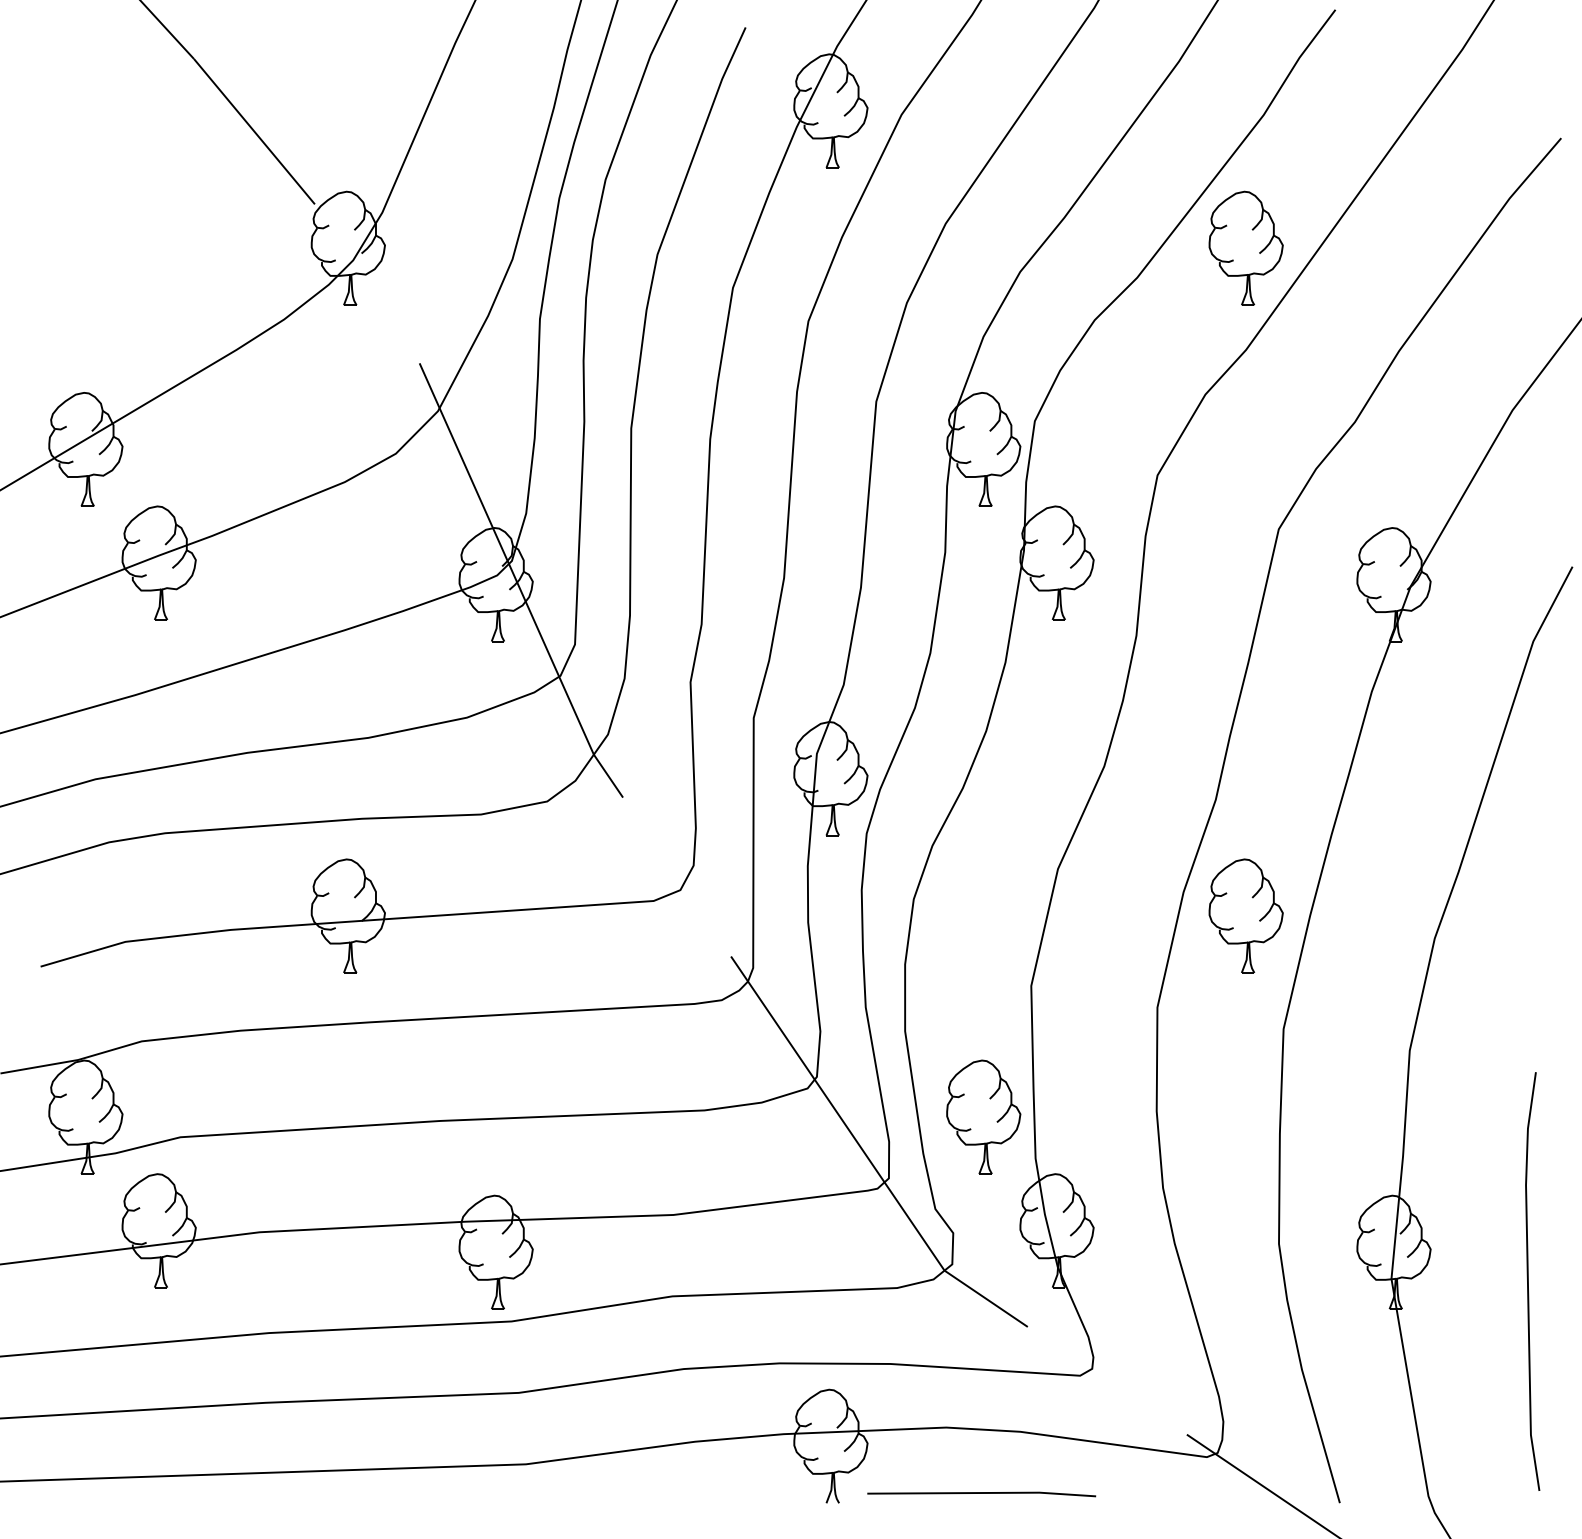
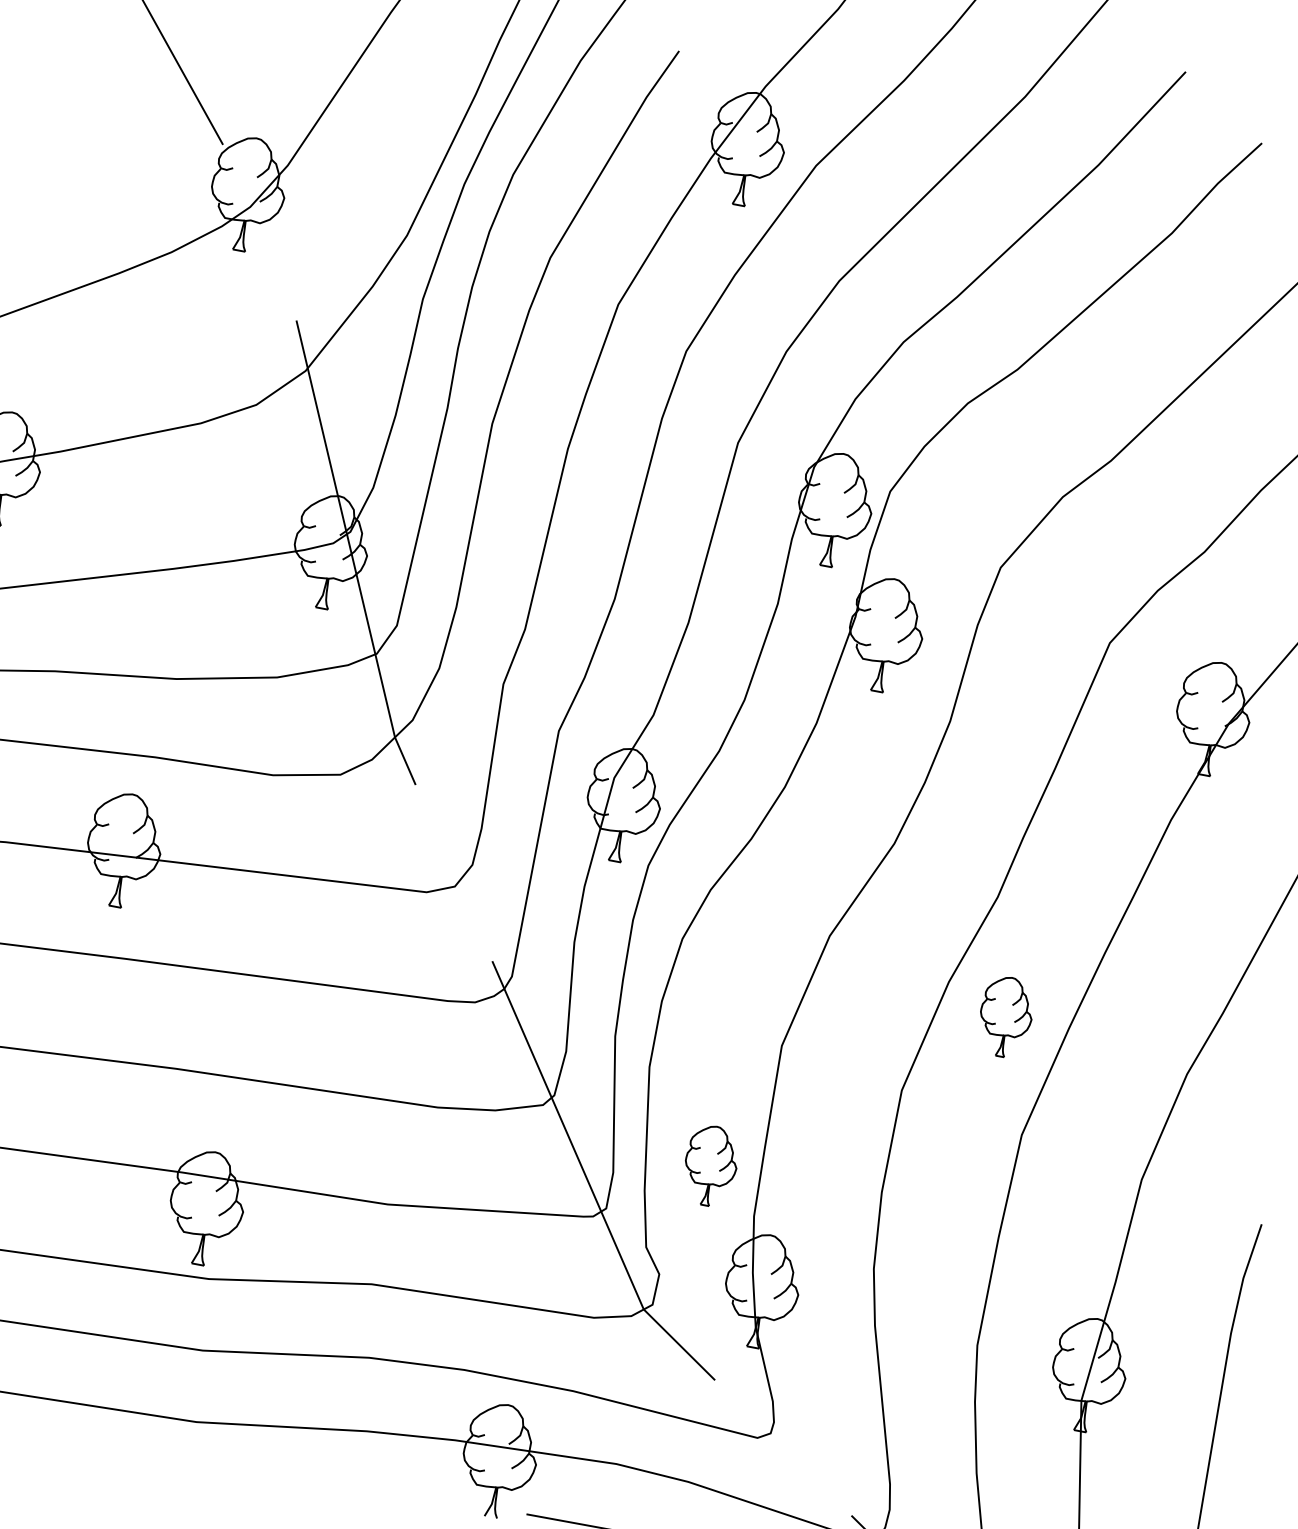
part: (1245, 247) -> (1129, 360), removed
part: (1245, 915) -> (1005, 1016), size x0.7
part: (983, 1116) -> (710, 1165), size x0.7

